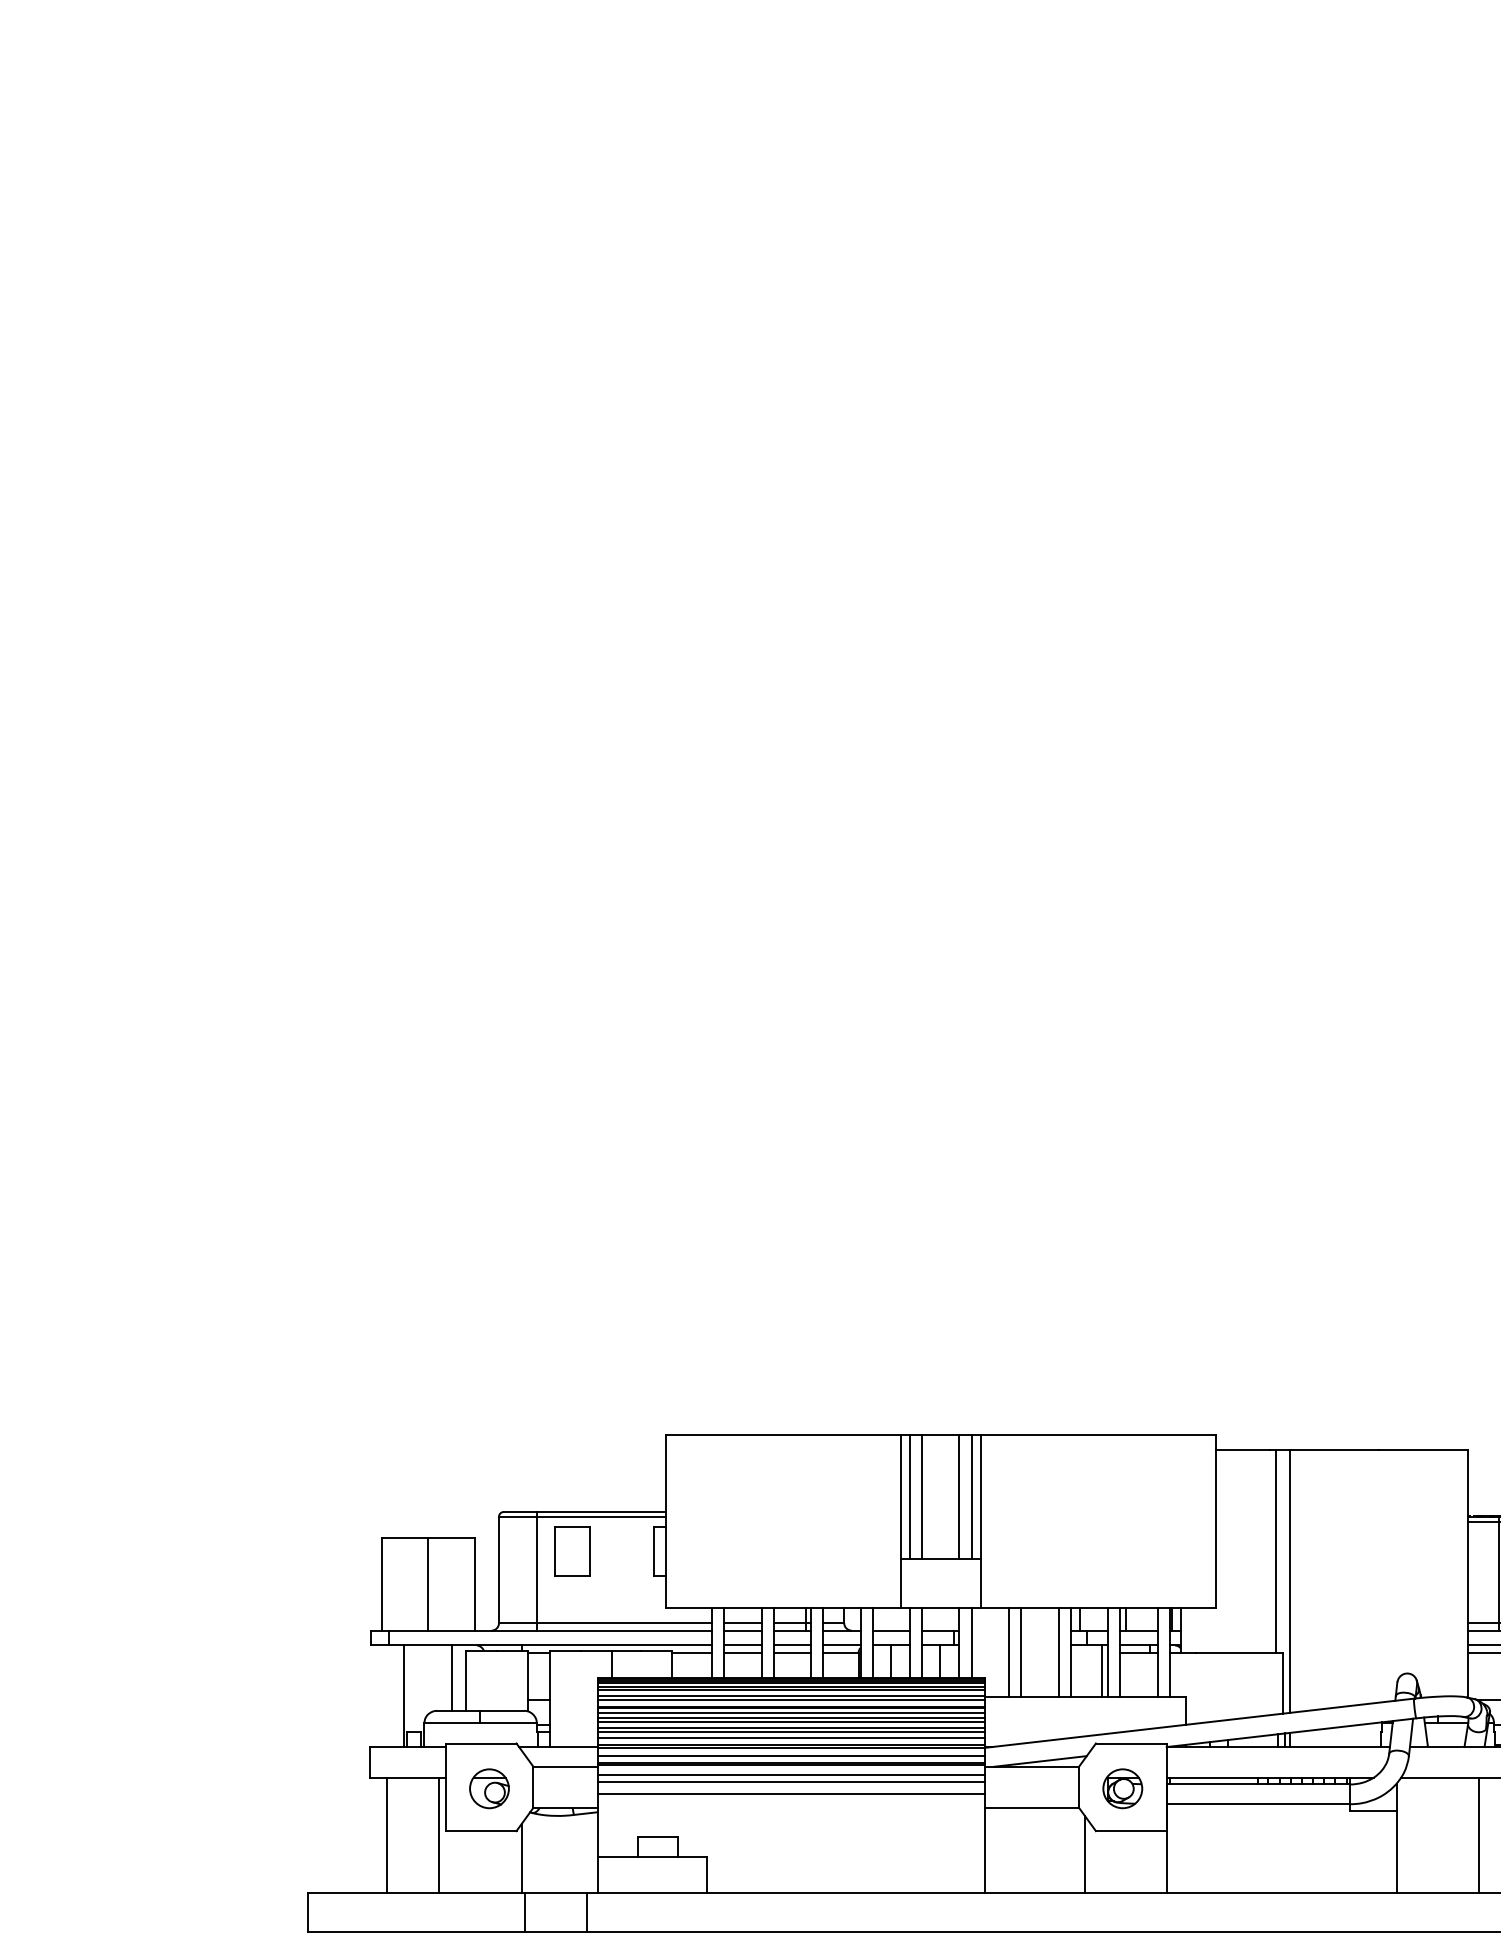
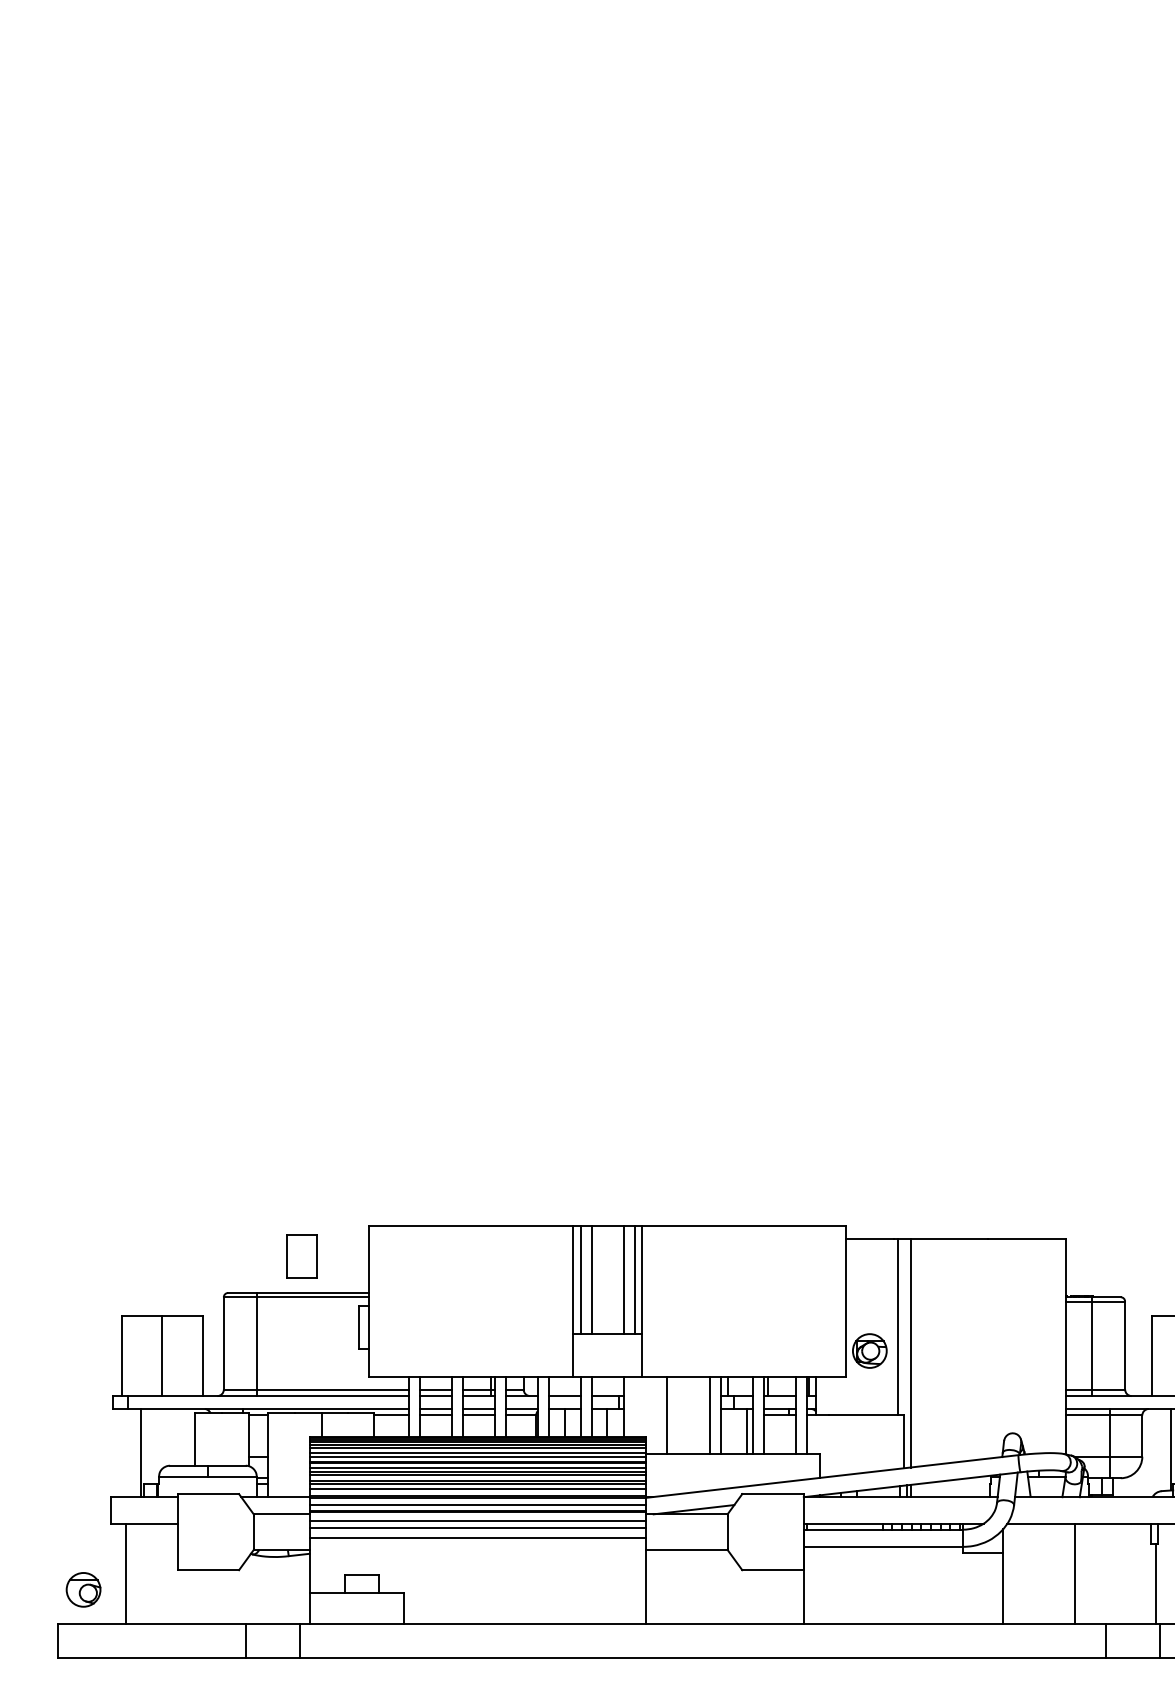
part: (572, 1551) -> (301, 1256), moved
line: (971, 1643) -> (634, 1407), removed
line: (1021, 1652) -> (677, 1415), removed
line: (452, 1677) -> (183, 1436), removed
part: (489, 1788) -> (83, 1589), moved
part: (1122, 1788) -> (869, 1350), moved
line: (439, 1834) -> (172, 1573), removed
line: (1084, 1853) -> (732, 1589), removed
line: (521, 1858) -> (243, 1593), removed

